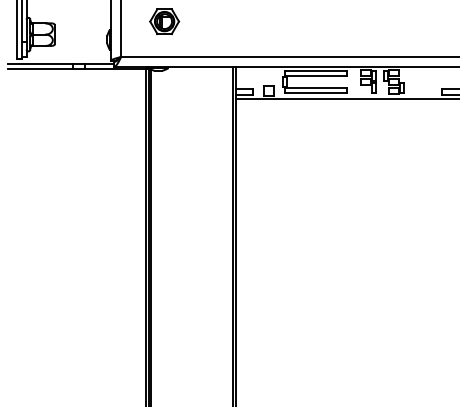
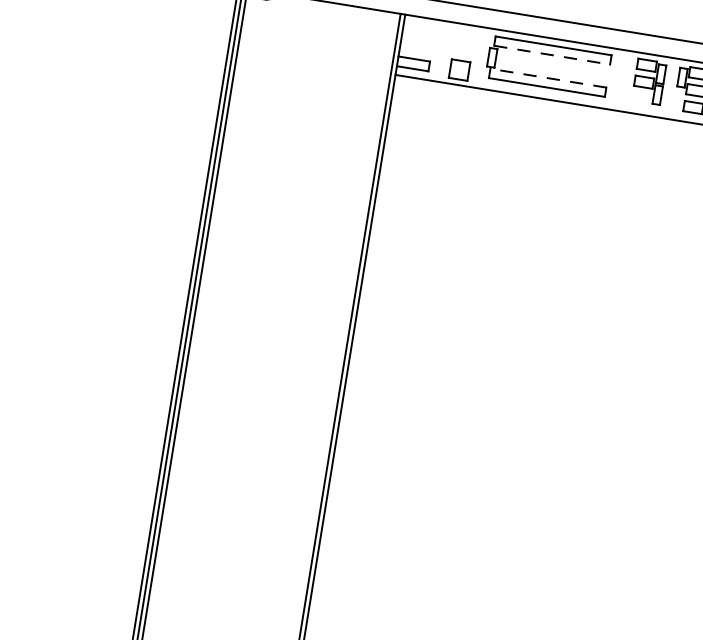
line: (316, 75) -> (553, 54), solid -> dashed
line: (315, 88) -> (547, 78), solid -> dashed

